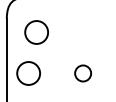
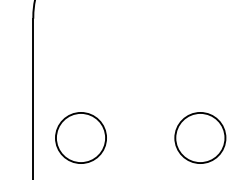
circle: (36, 32) -> (98, 48), removed
circle: (82, 73) -> (198, 138), size x1.43

